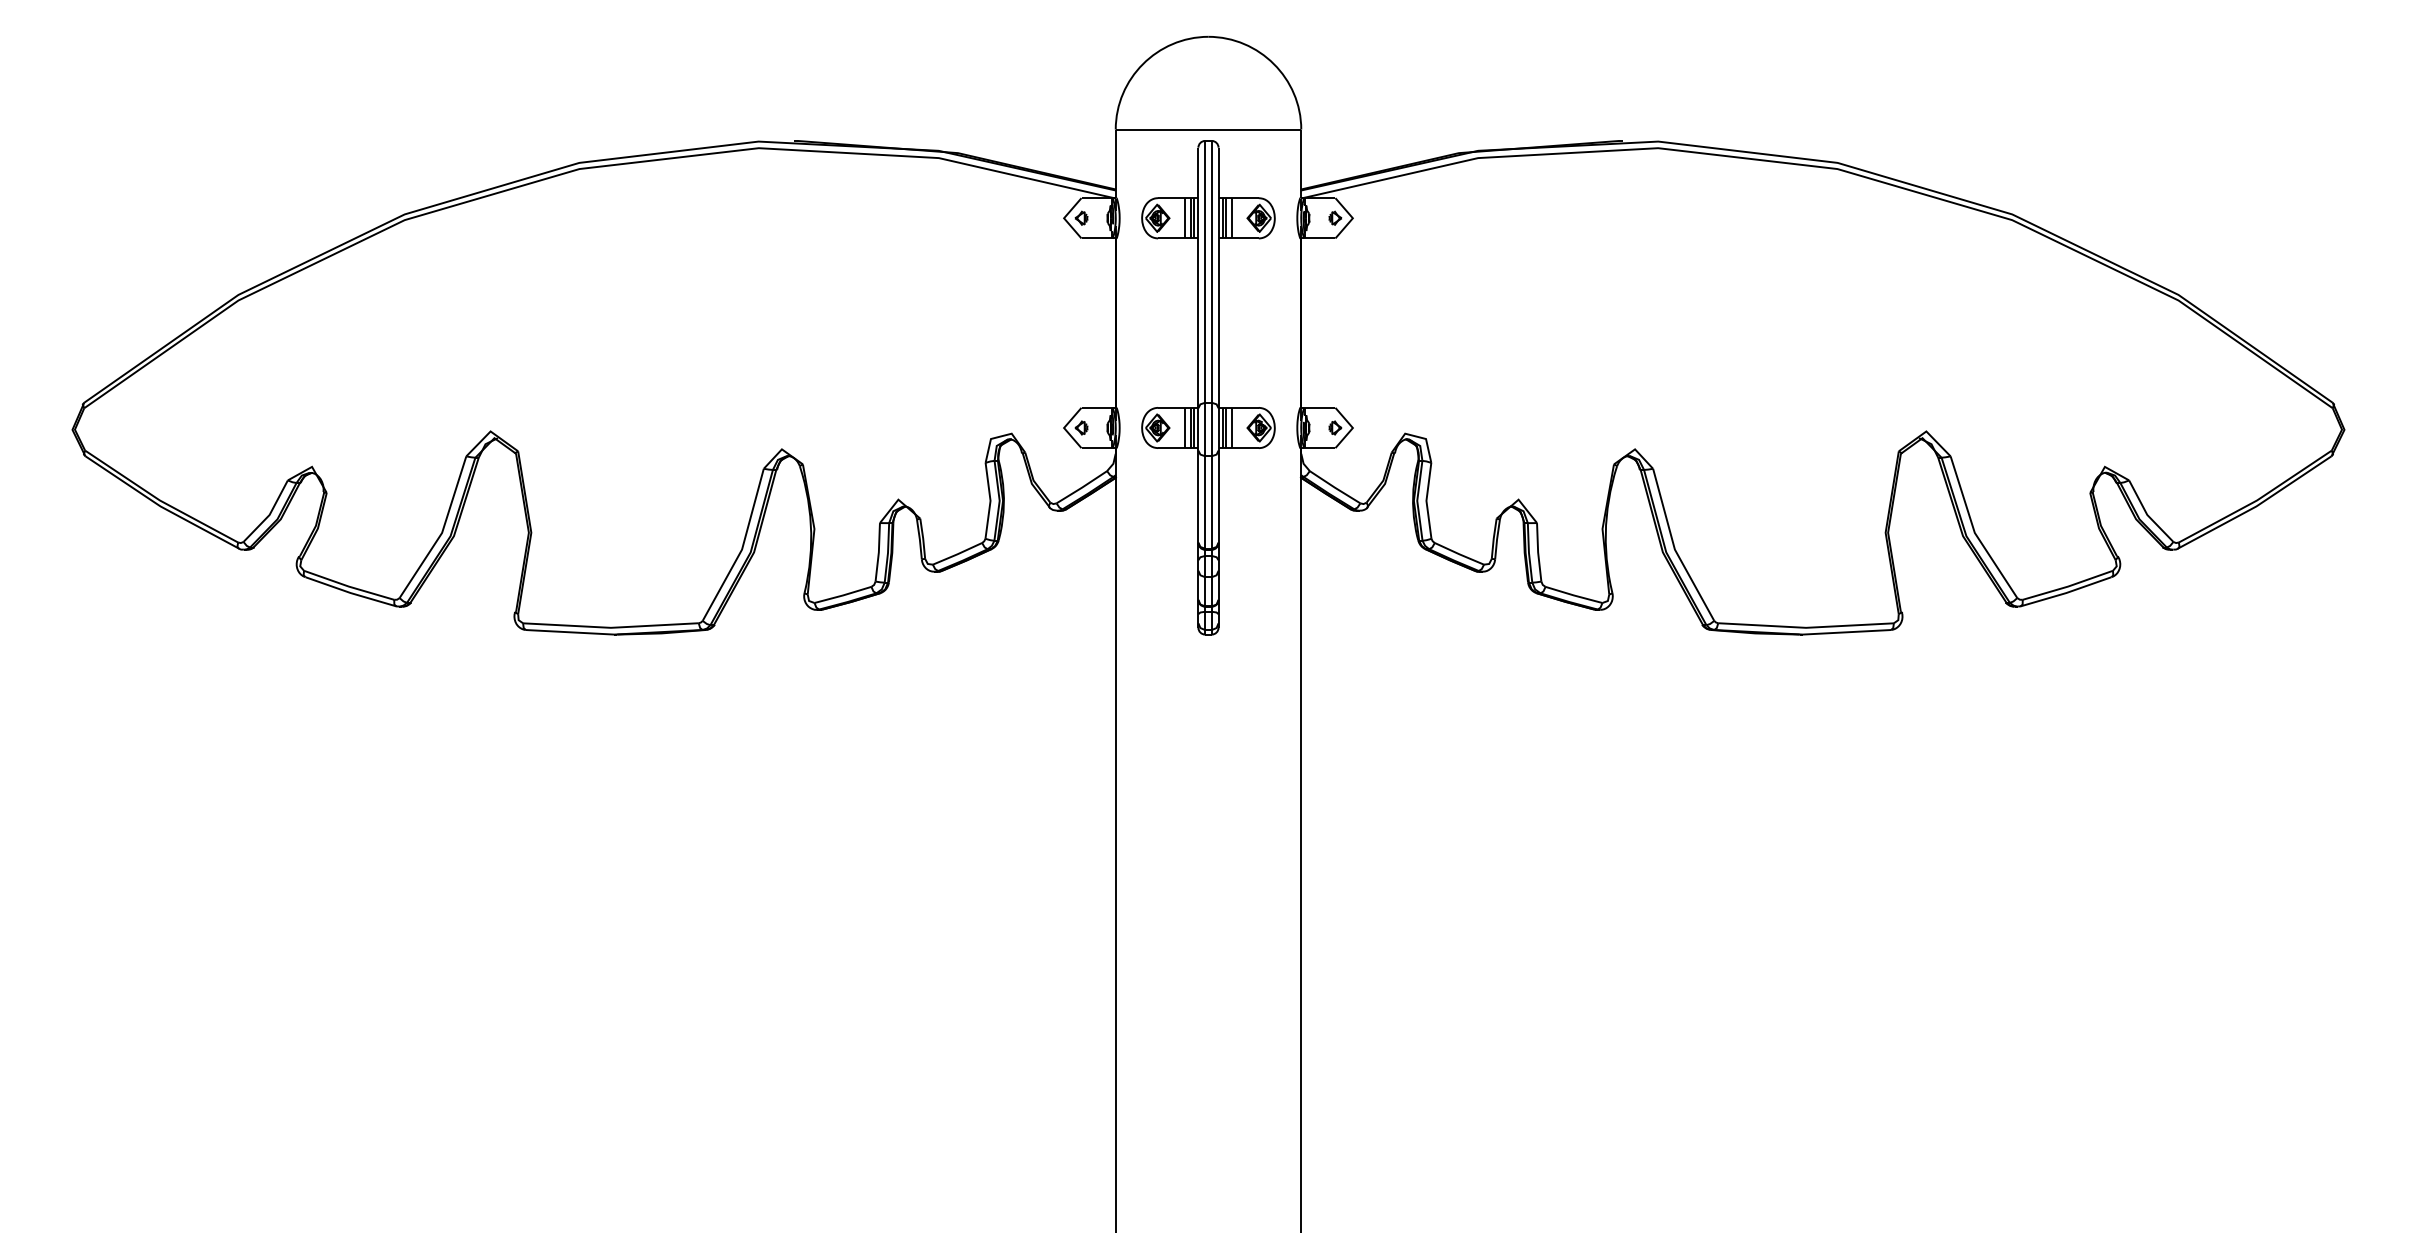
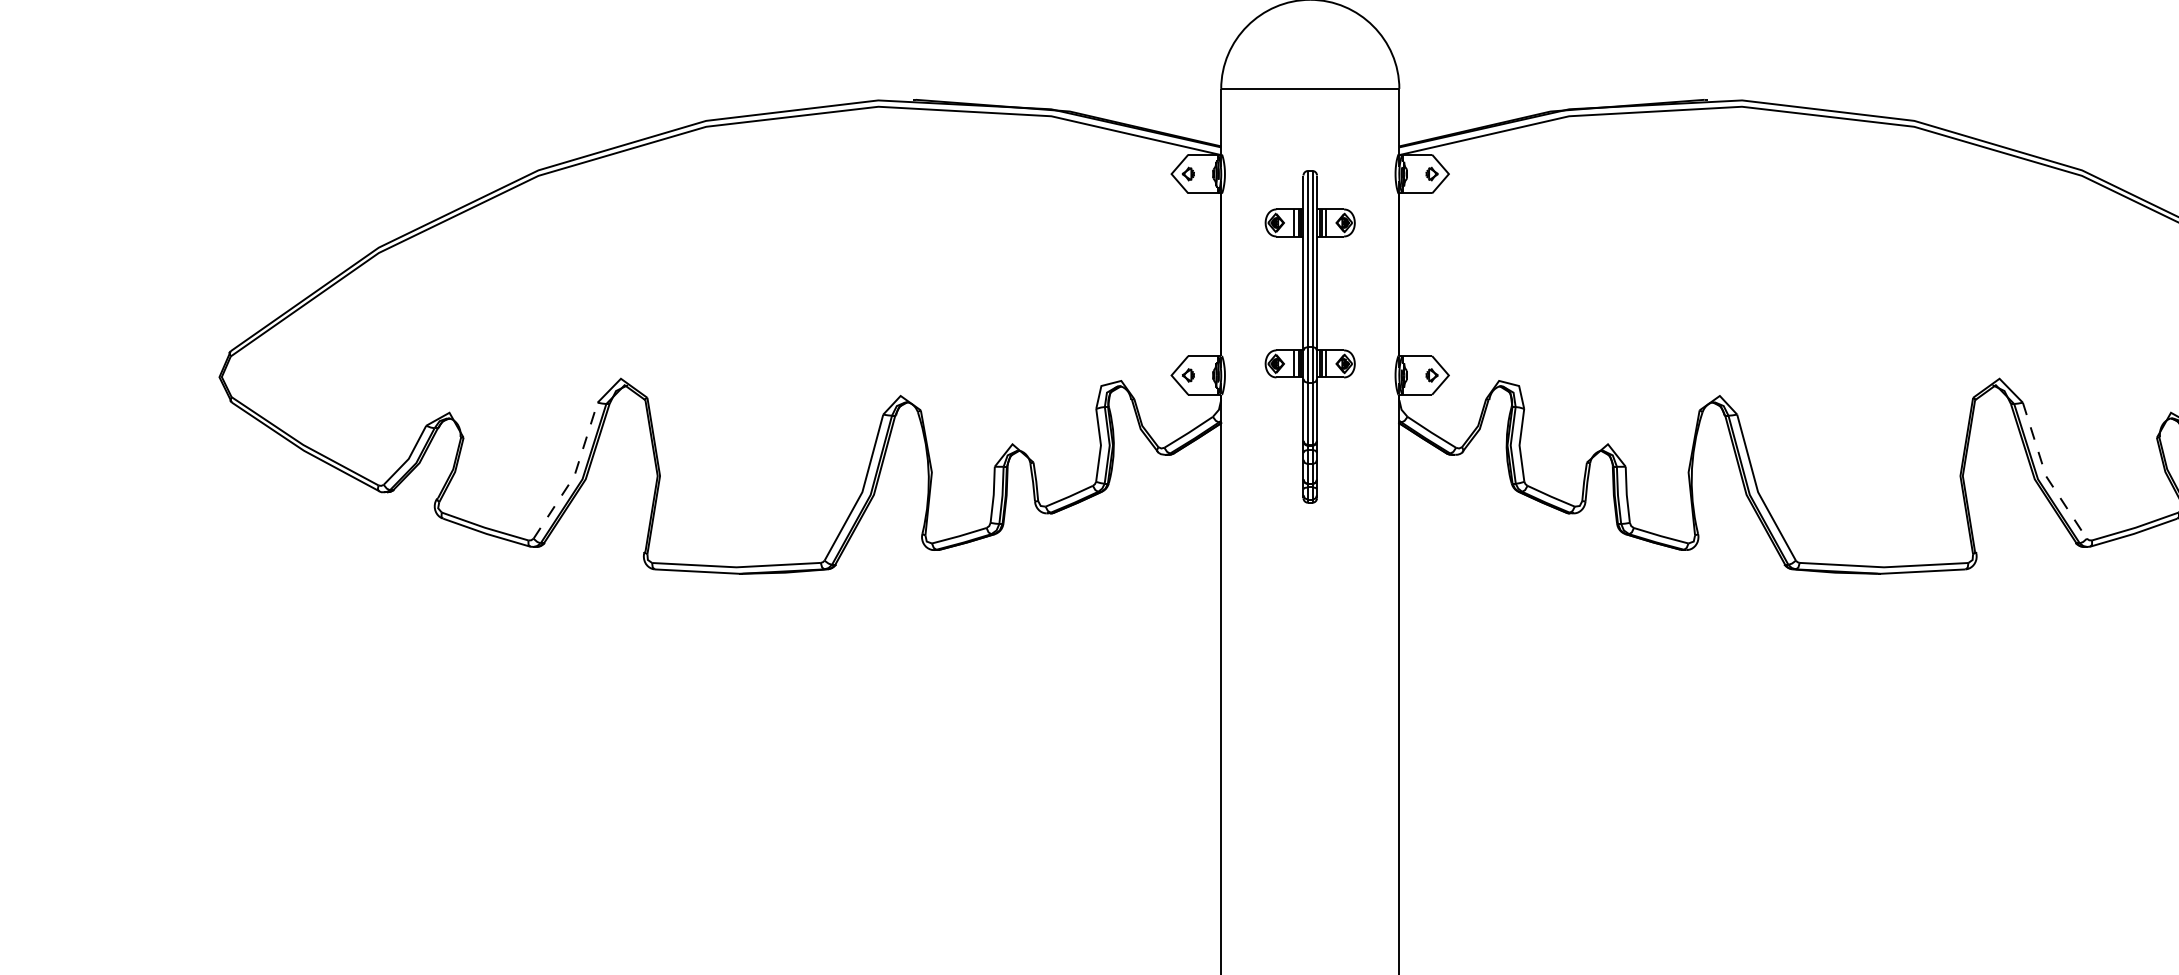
part: (1208, 387) -> (1310, 336), size x0.7
line: (442, 532) -> (574, 475), solid -> dashed
line: (1974, 532) -> (2045, 475), solid -> dashed

